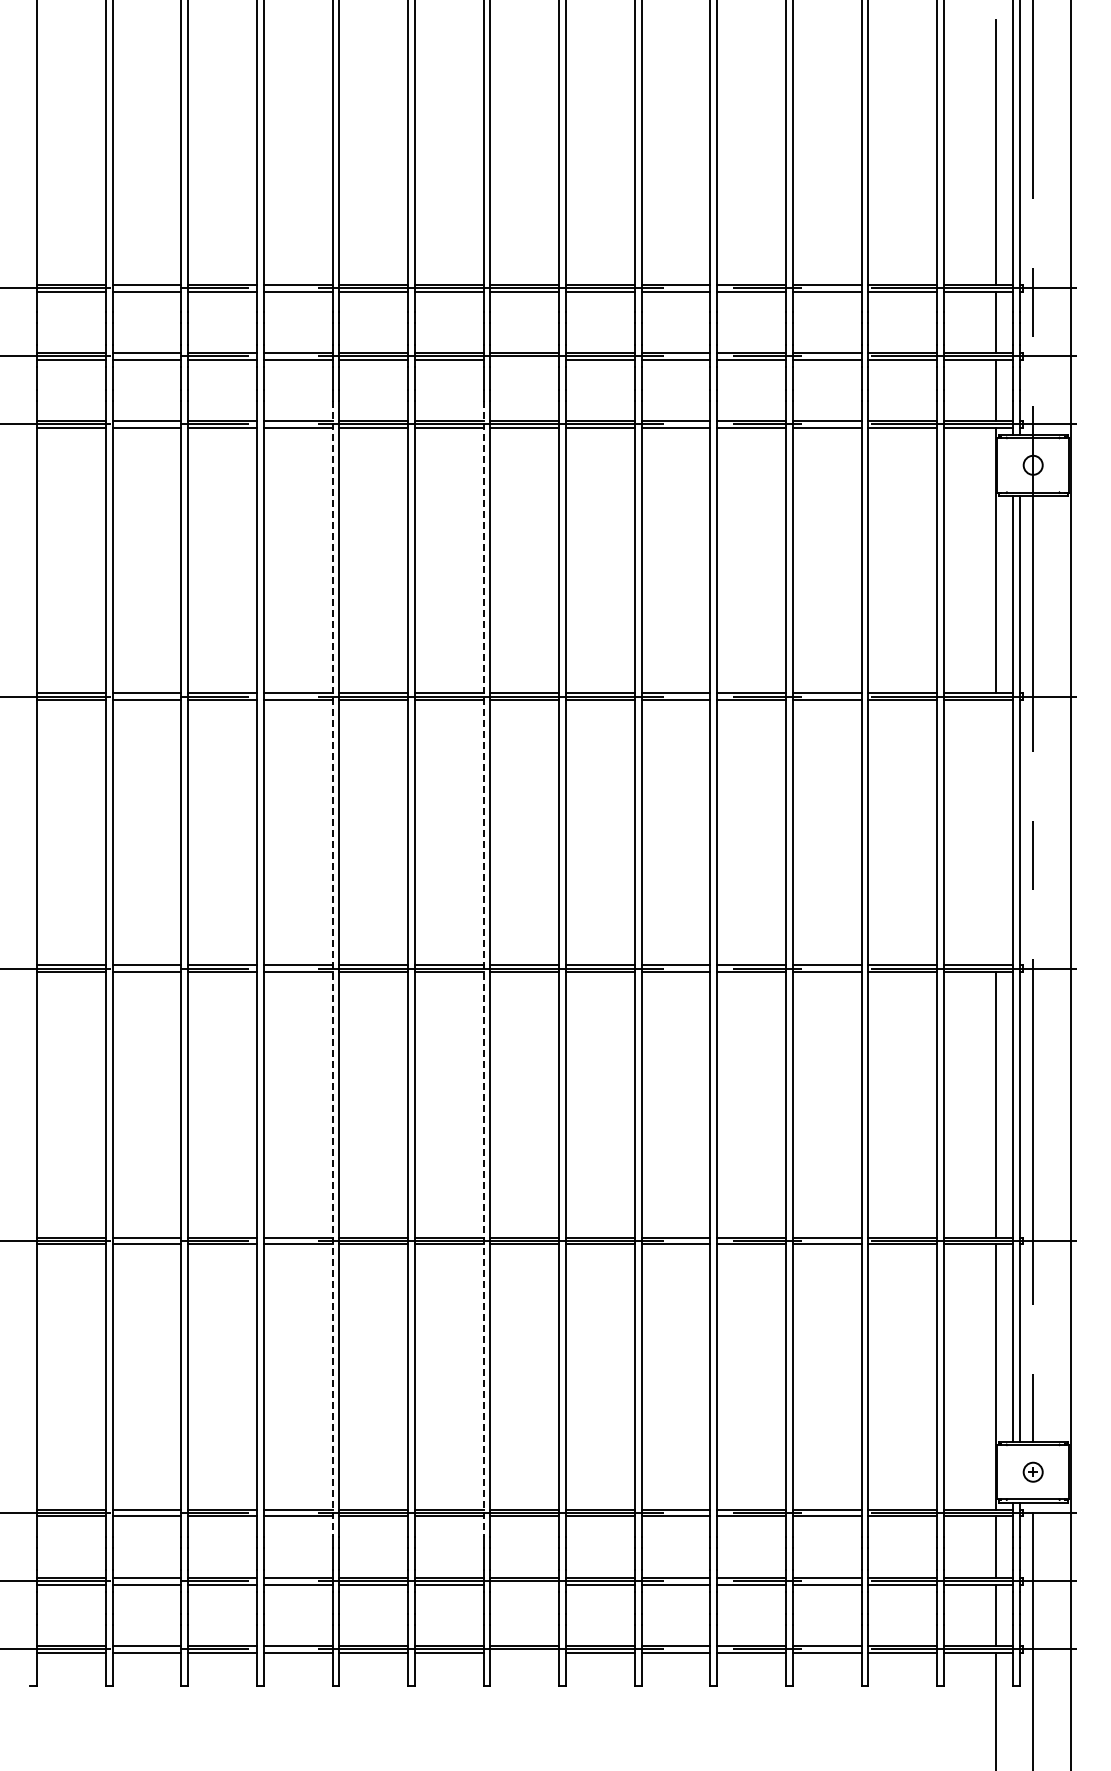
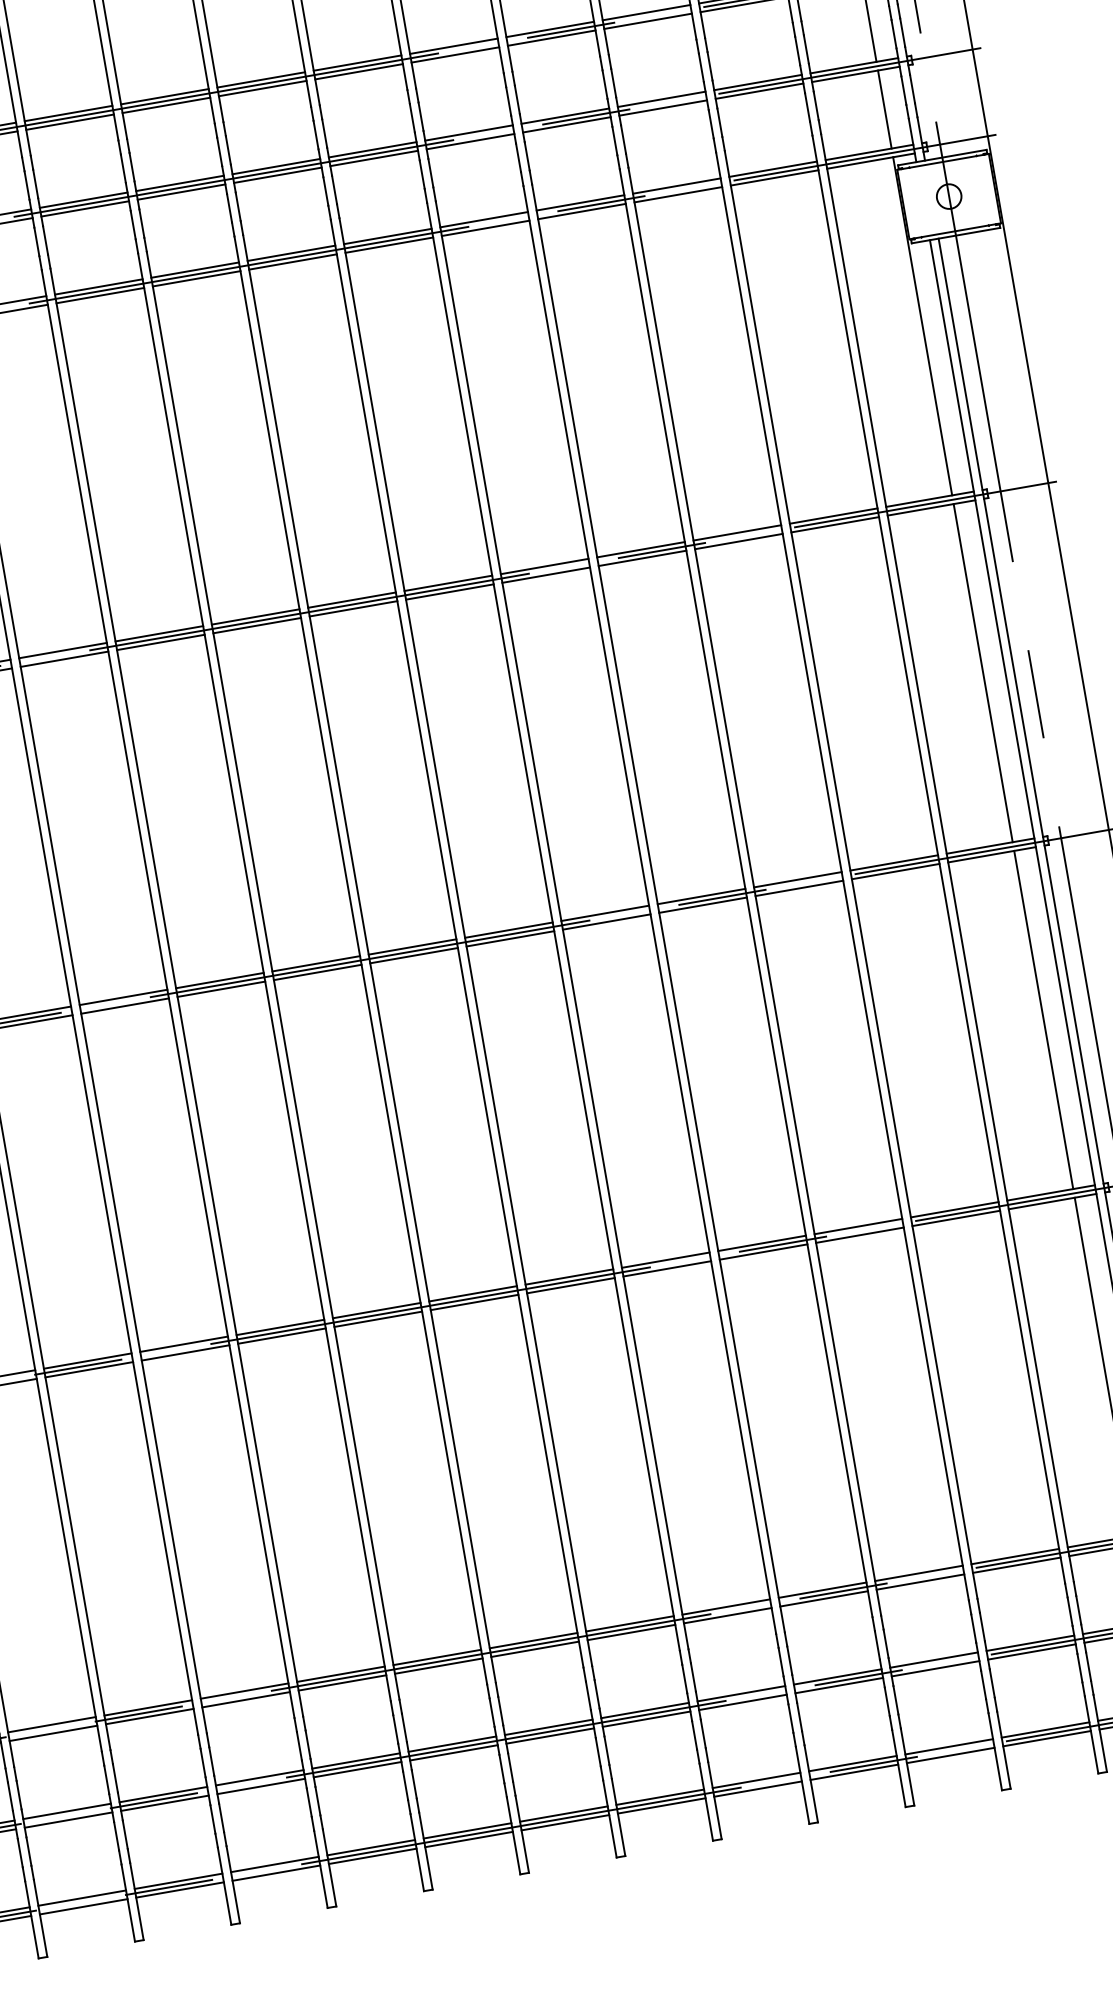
line: (524, 359) -> (277, 174), added
line: (995, 832) -> (982, 672), added
line: (332, 969) -> (168, 995), dashed -> solid
line: (483, 969) -> (360, 961), dashed -> solid
line: (524, 1584) -> (549, 1736), added
line: (524, 1652) -> (564, 1822), added

